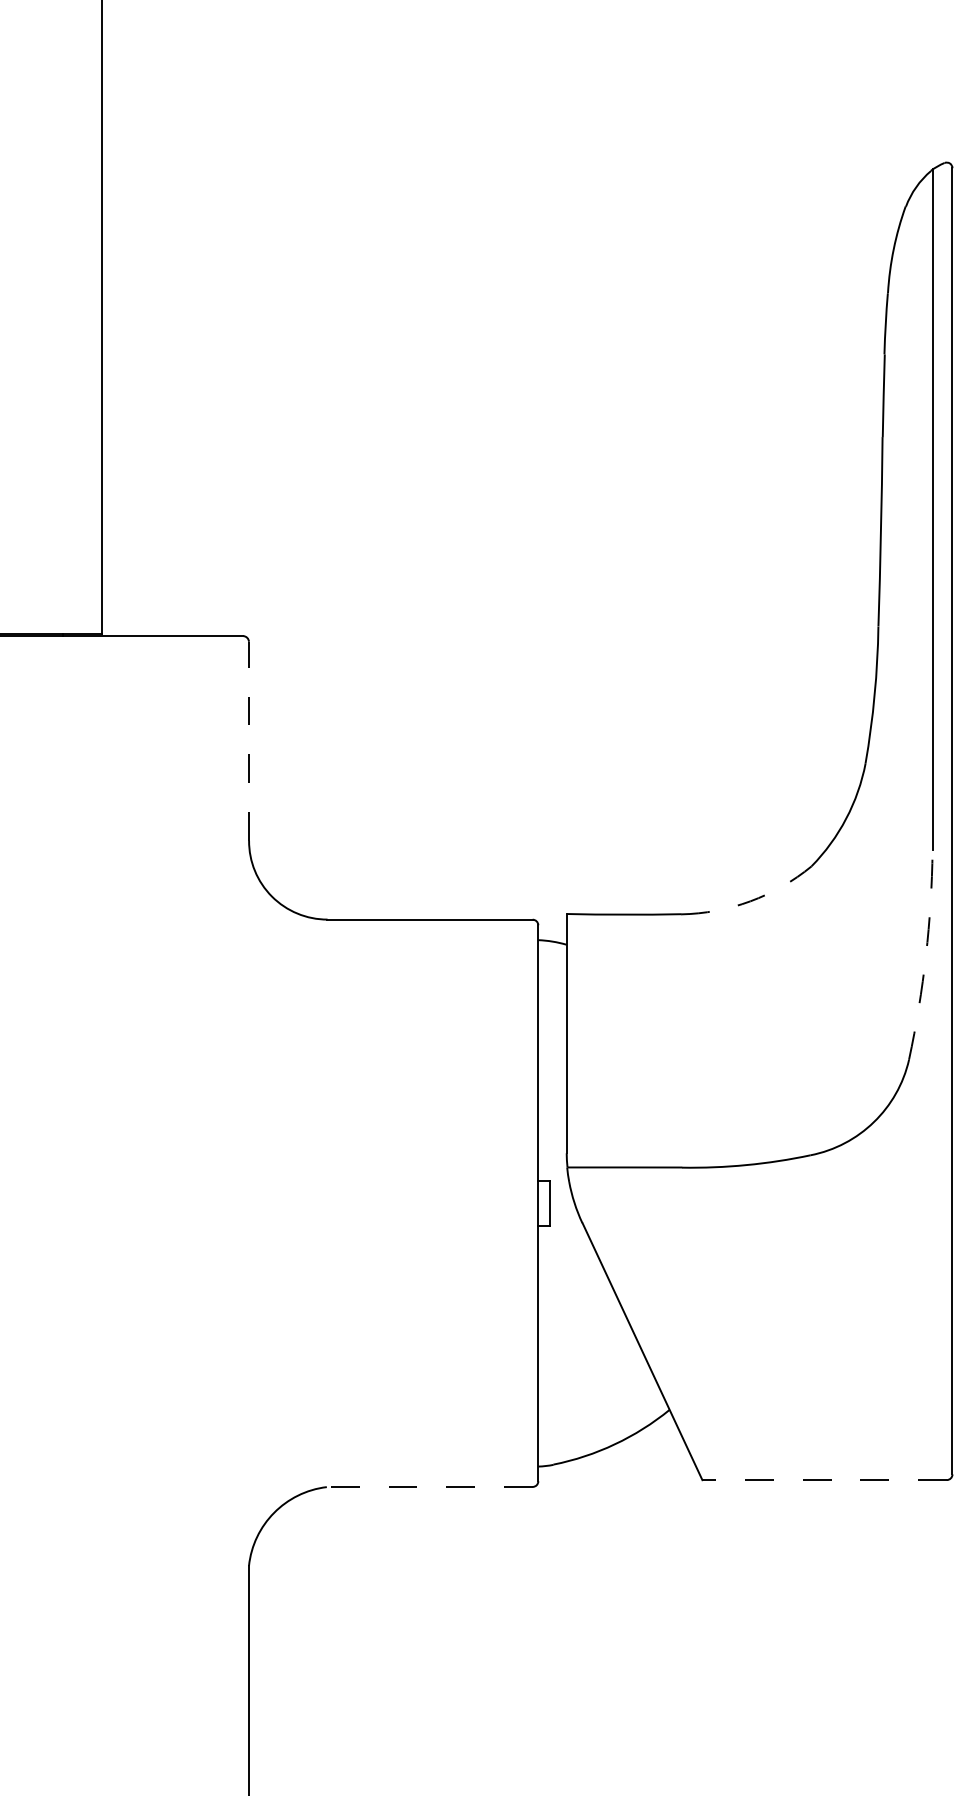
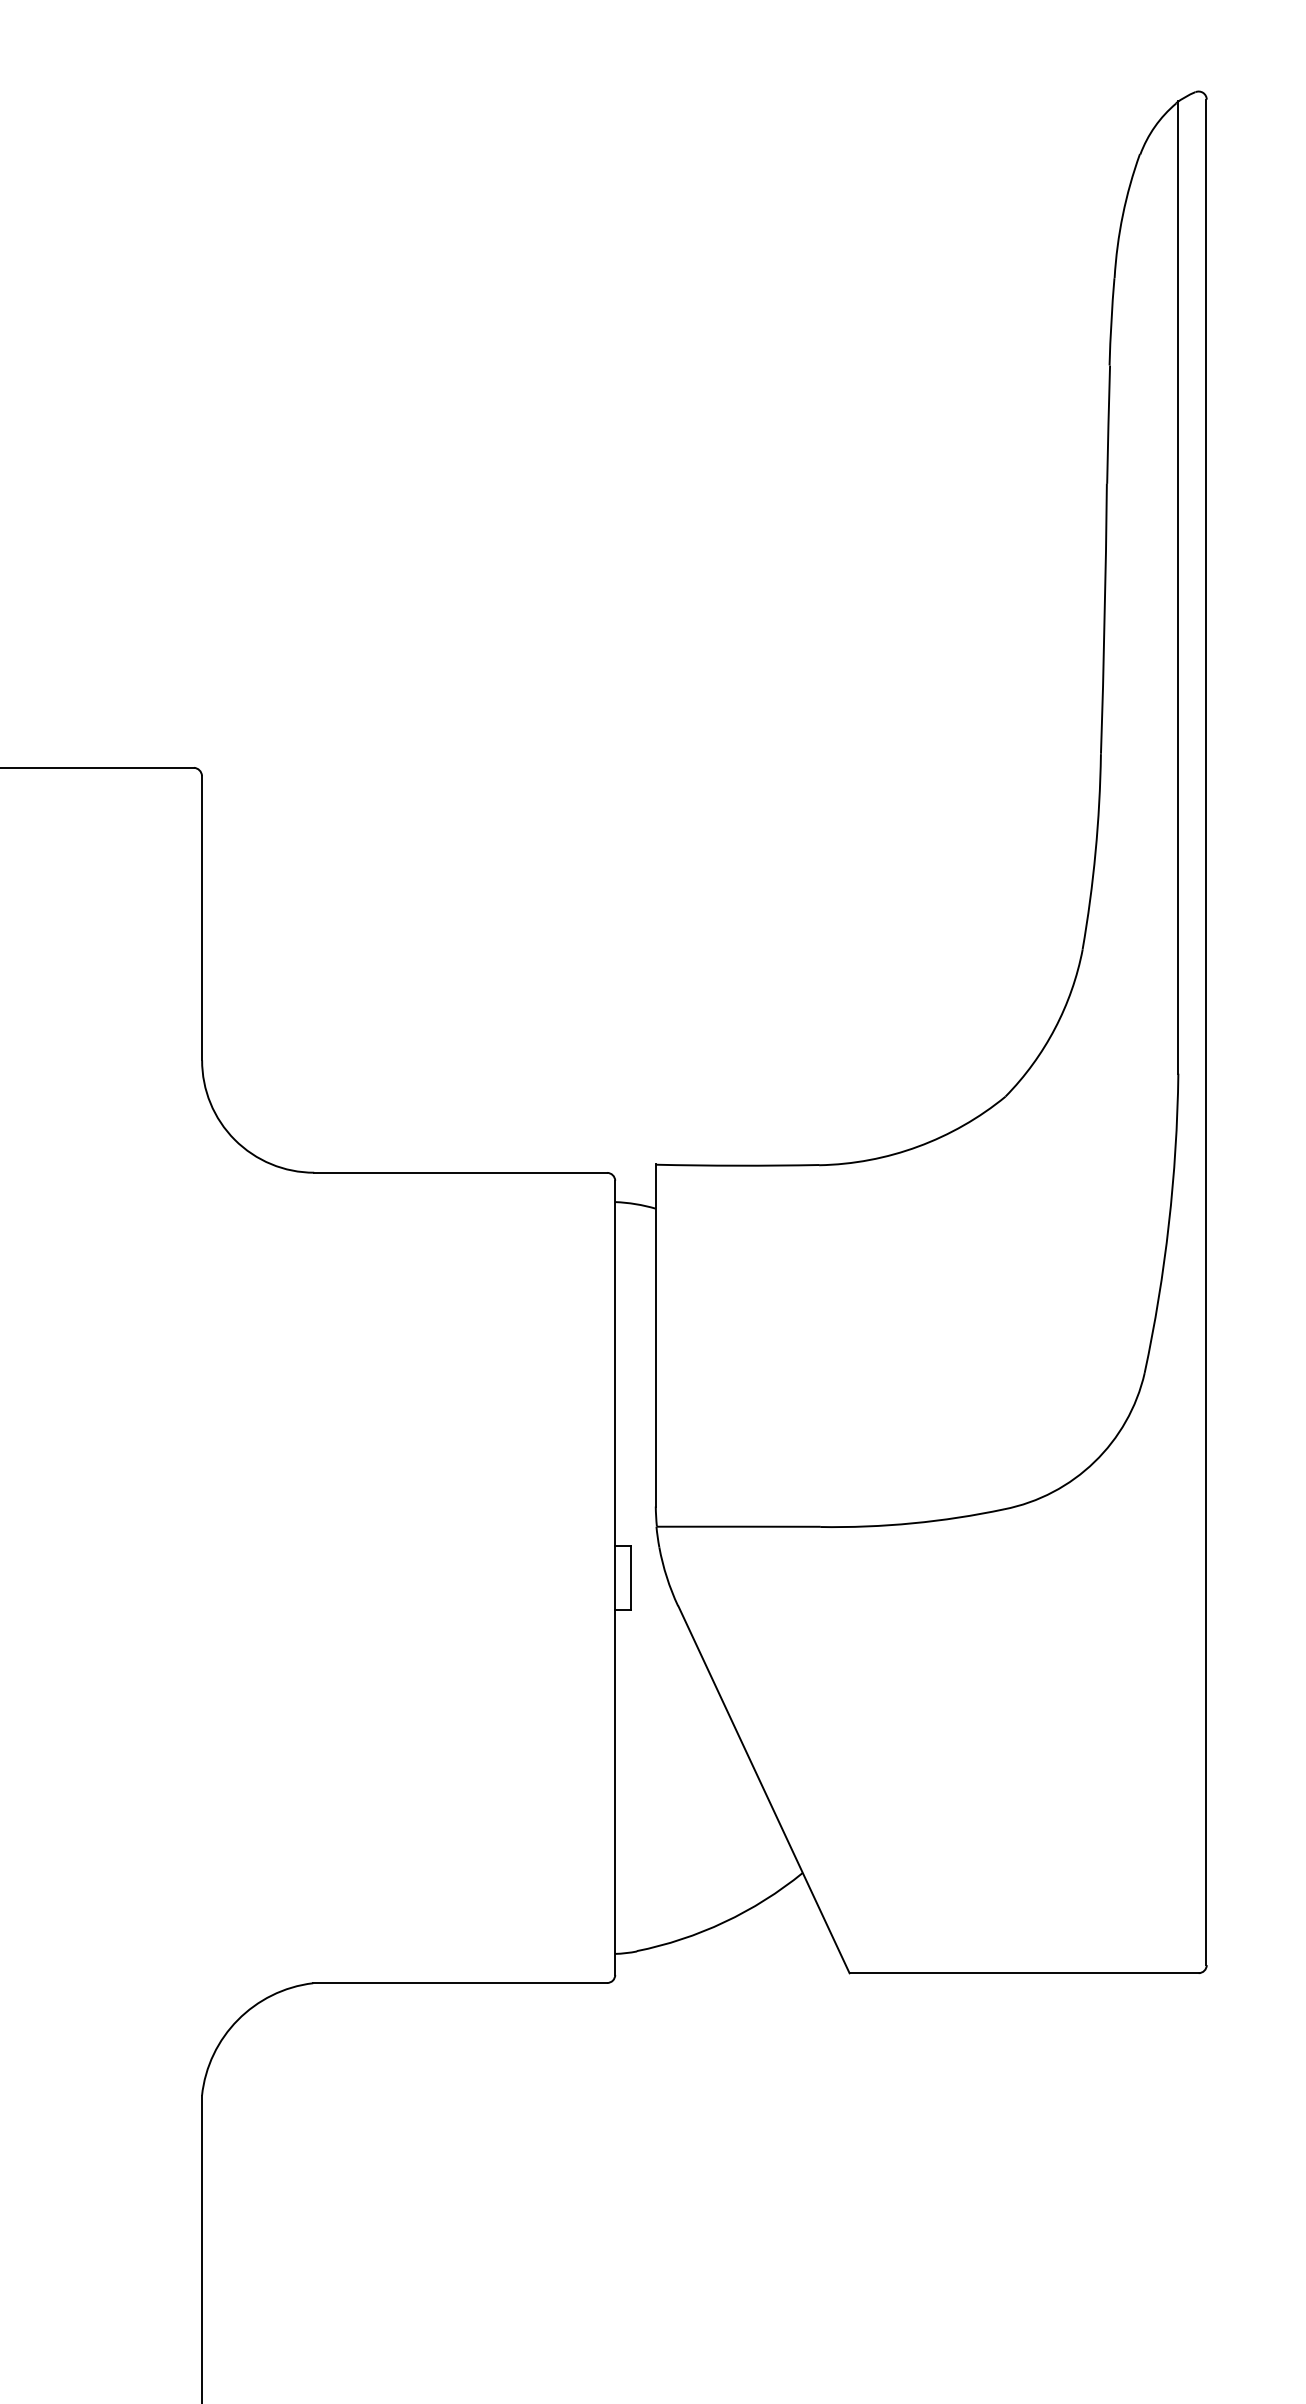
line: (248, 740) -> (201, 916), dashed -> solid
arc: (750, 901) -> (918, 1146), dashed -> solid
arc: (926, 955) -> (1169, 1223), dashed -> solid
line: (824, 1480) -> (1023, 1973), dashed -> solid
line: (429, 1487) -> (459, 1983), dashed -> solid

